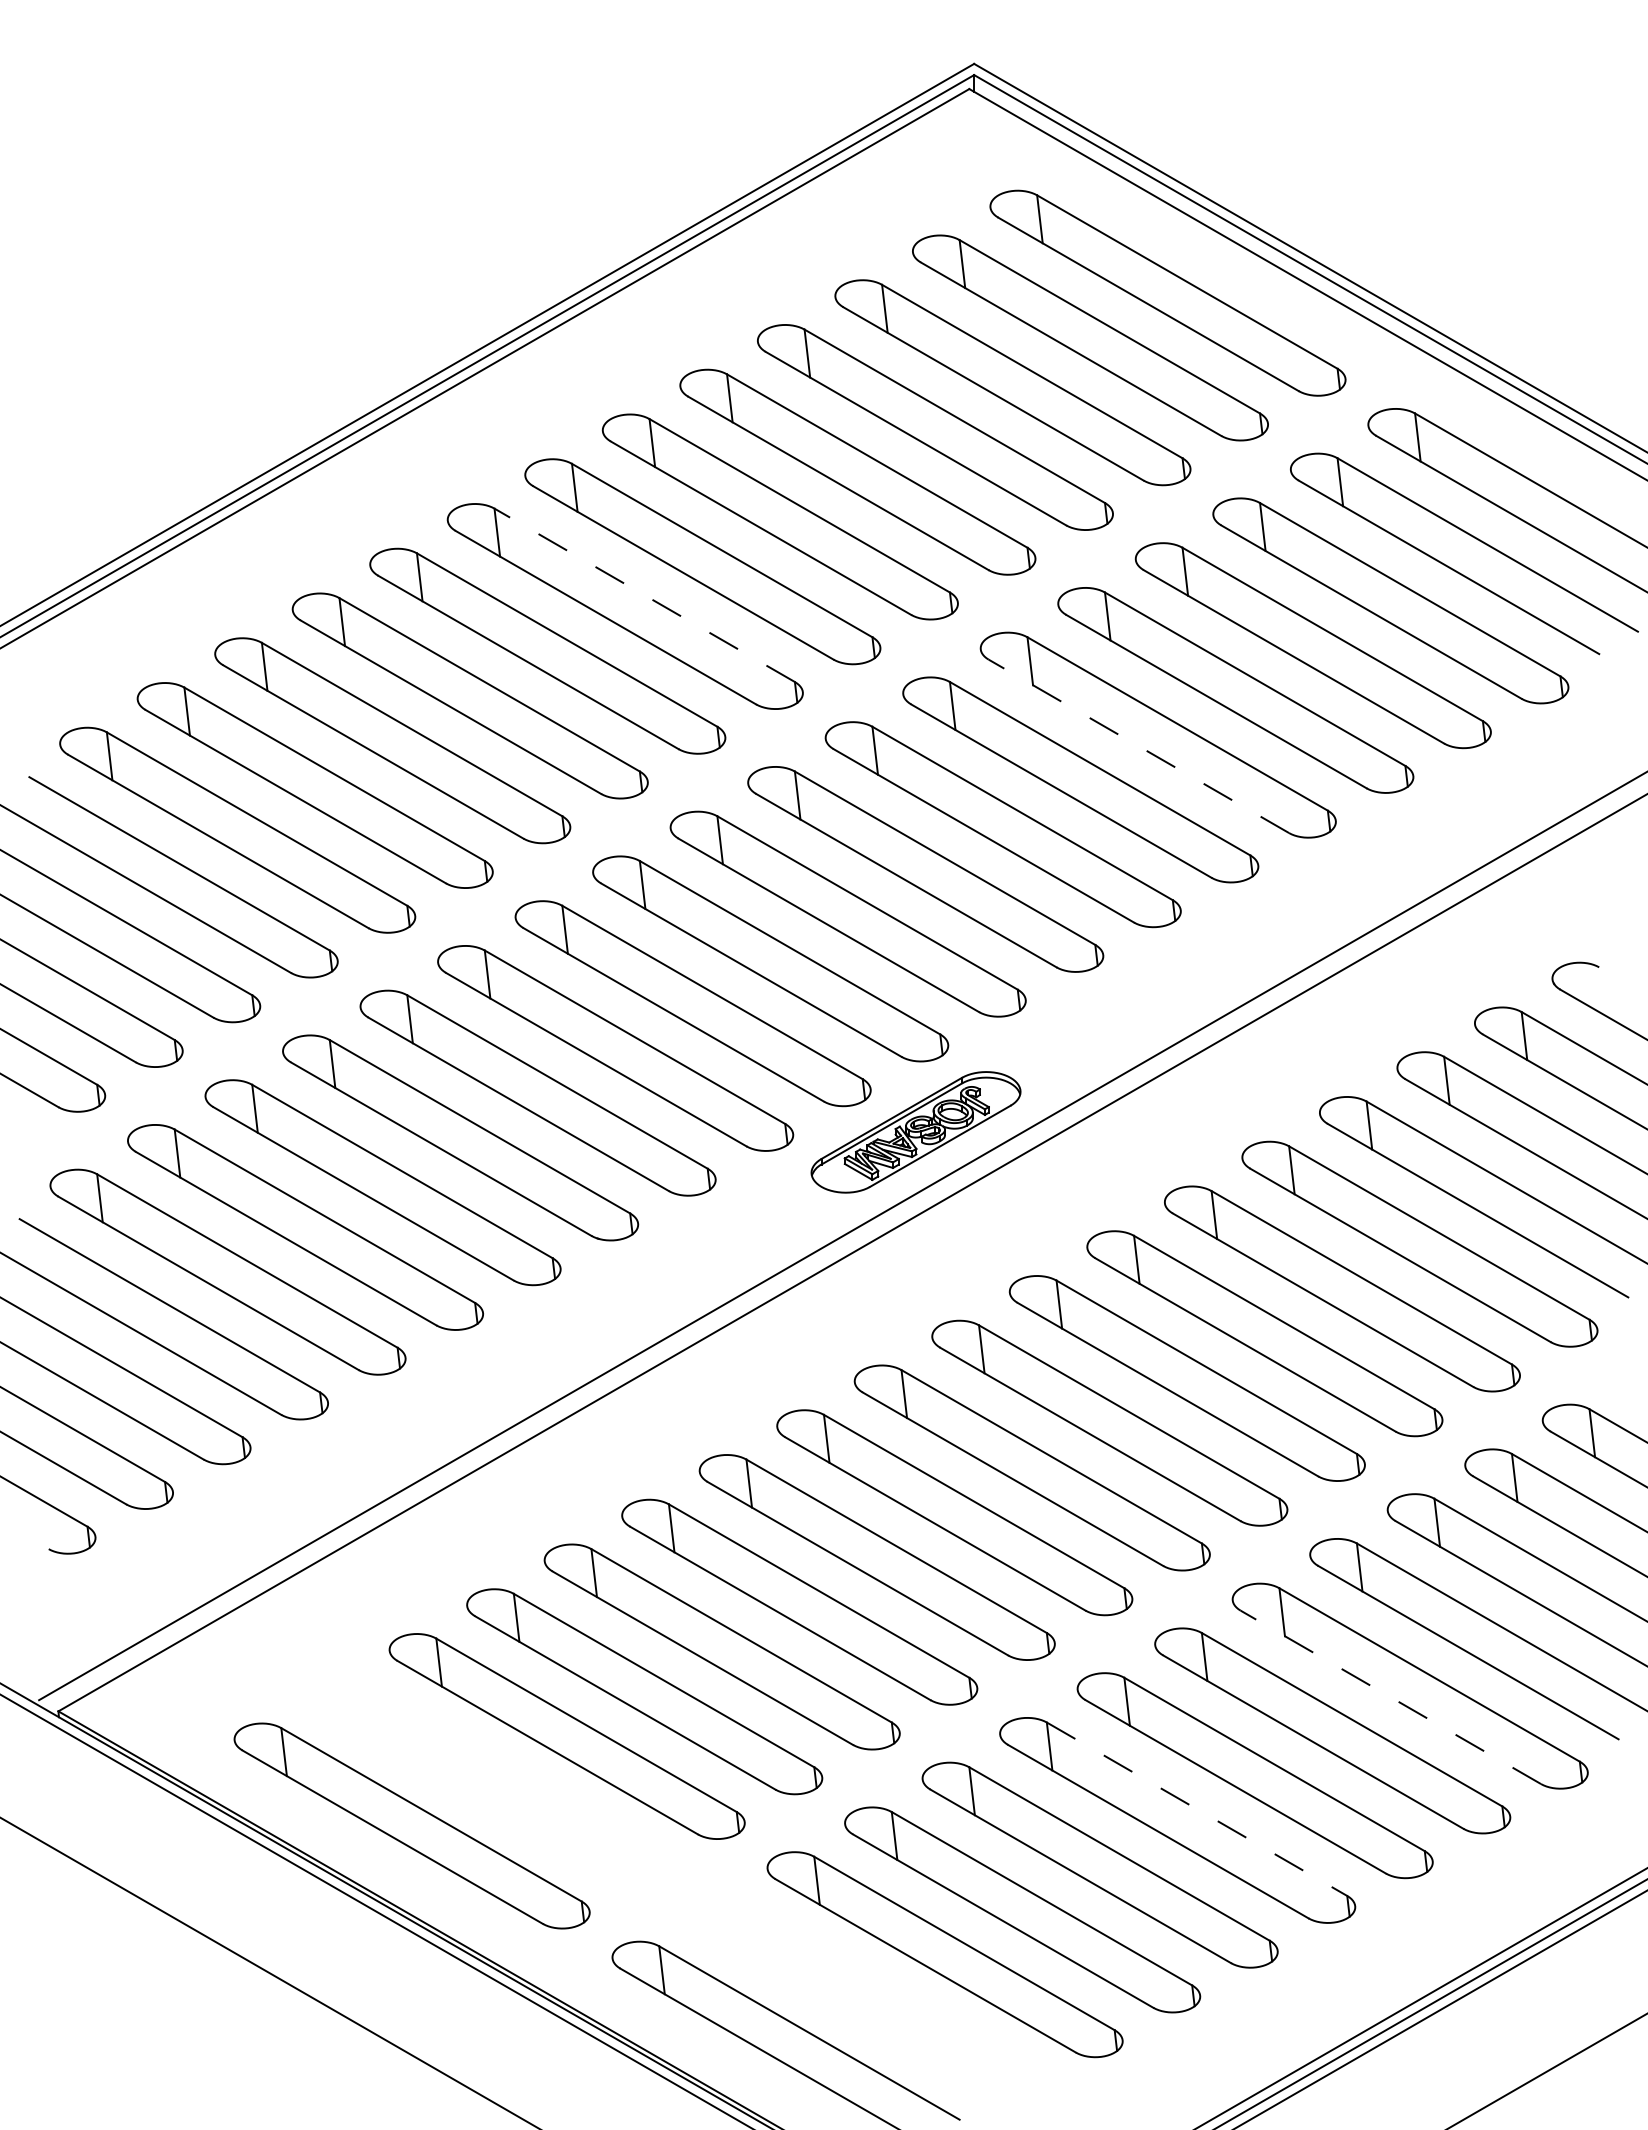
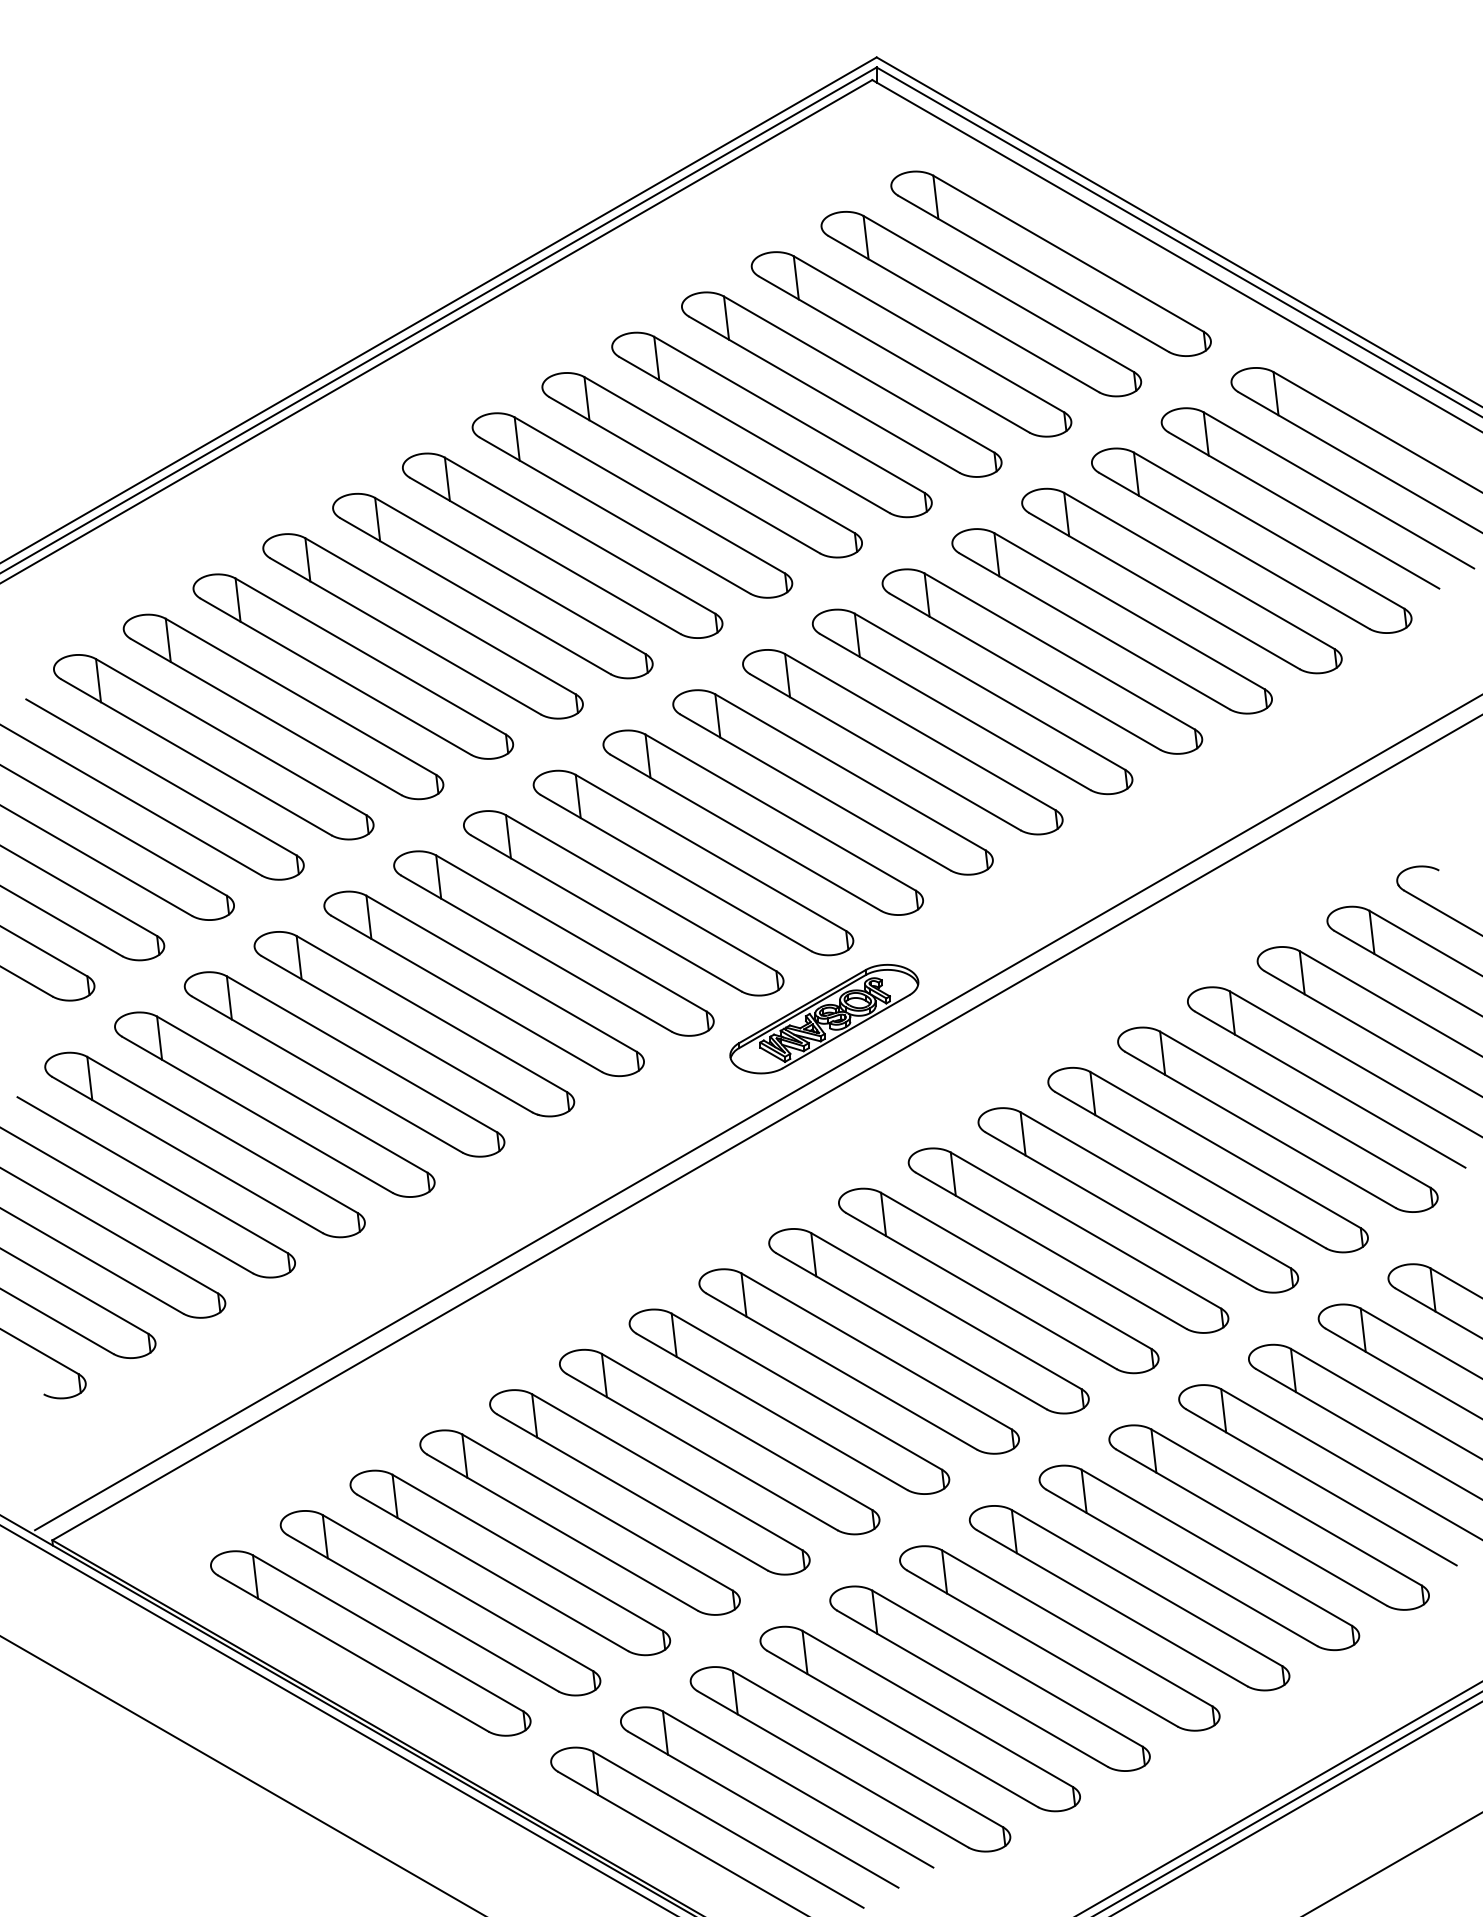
line: (644, 595) -> (579, 535), dashed -> solid
line: (1138, 746) -> (1024, 671), dashed -> solid
line: (1390, 1697) -> (1251, 1527), dashed -> solid
part: (489, 1780) -> (440, 1602), added
line: (1197, 1809) -> (1077, 1628), dashed -> solid
part: (855, 2013) -> (769, 1812), added

